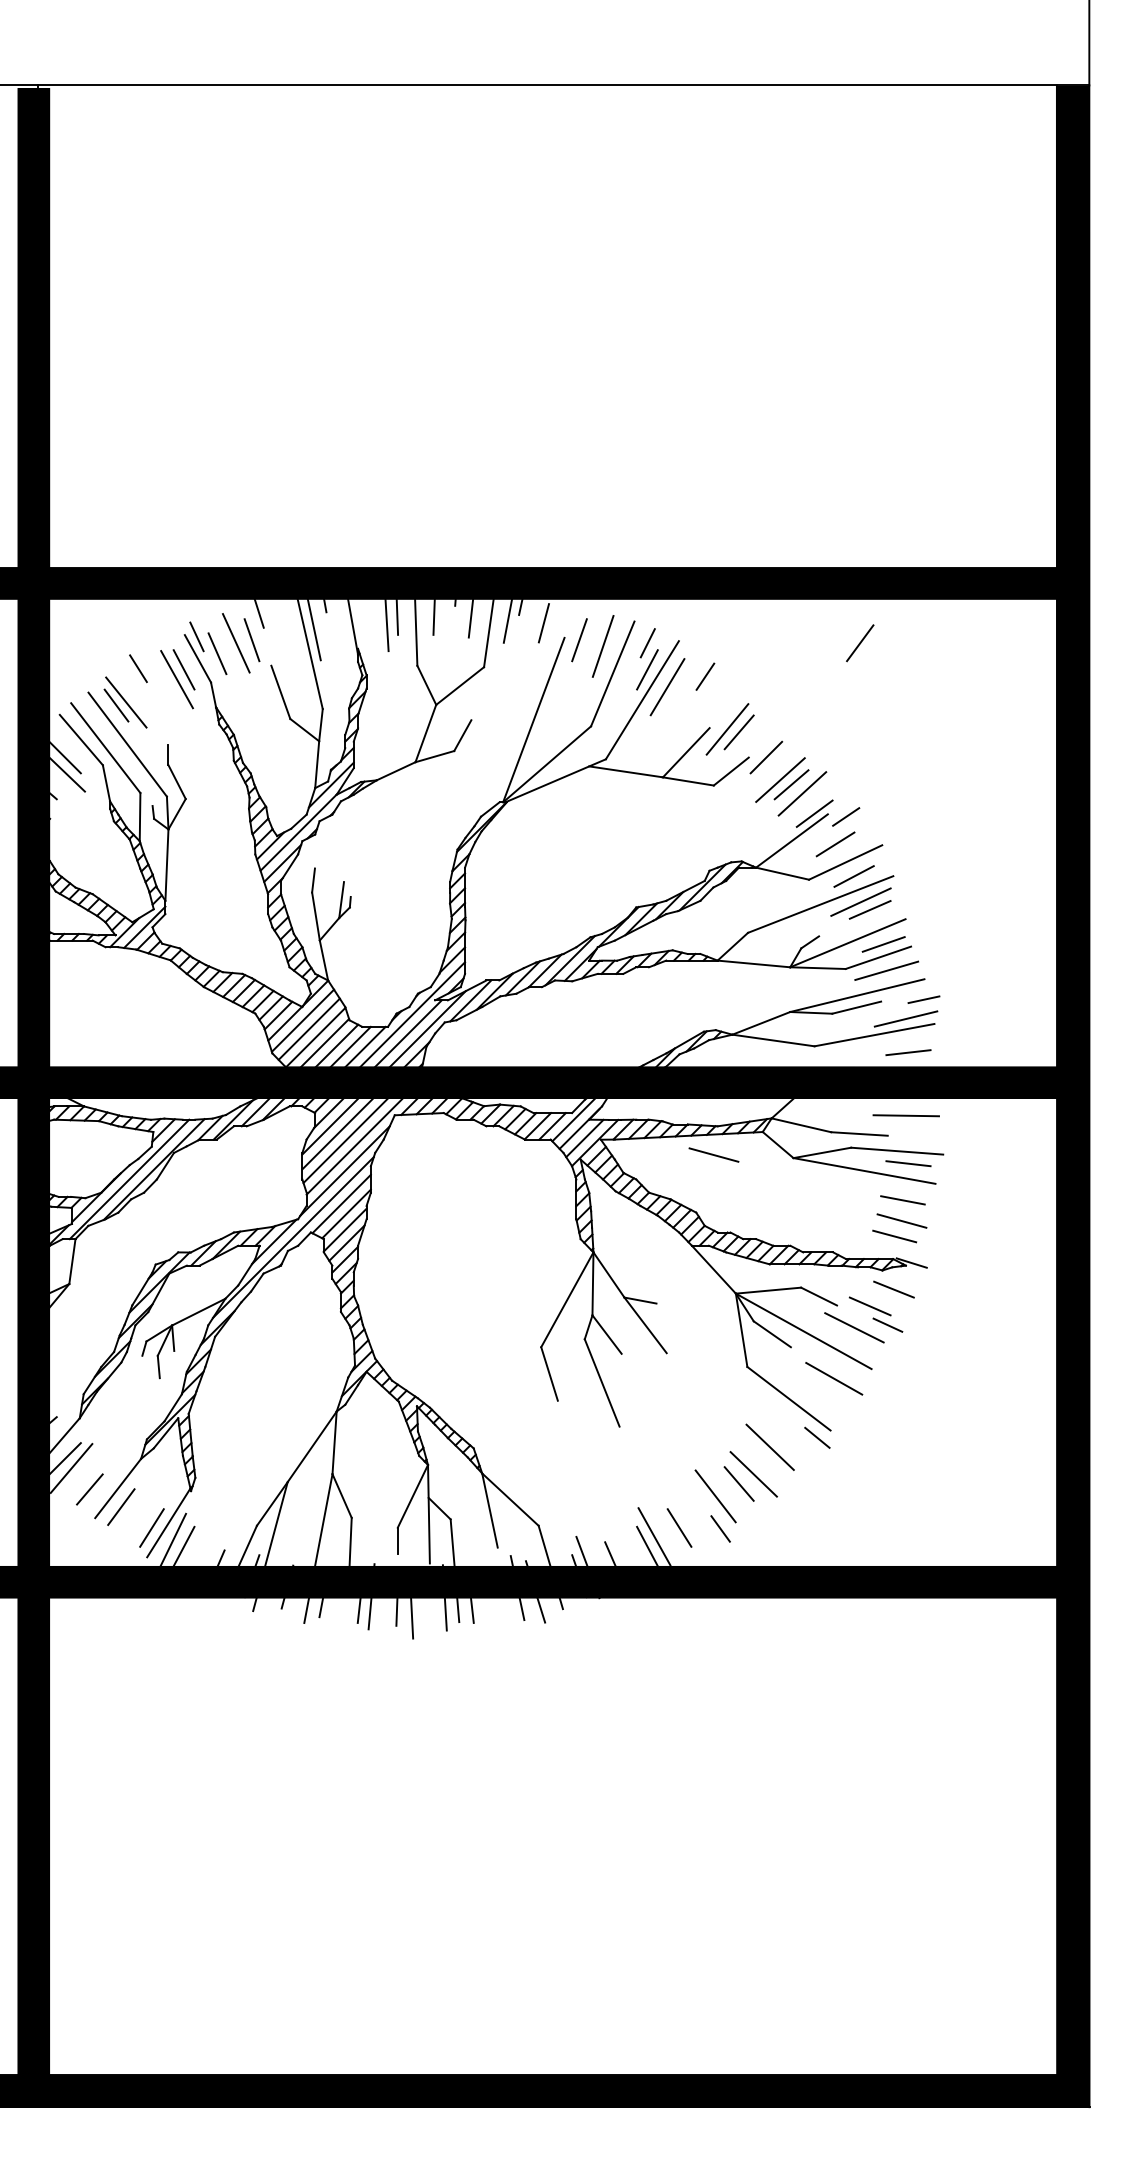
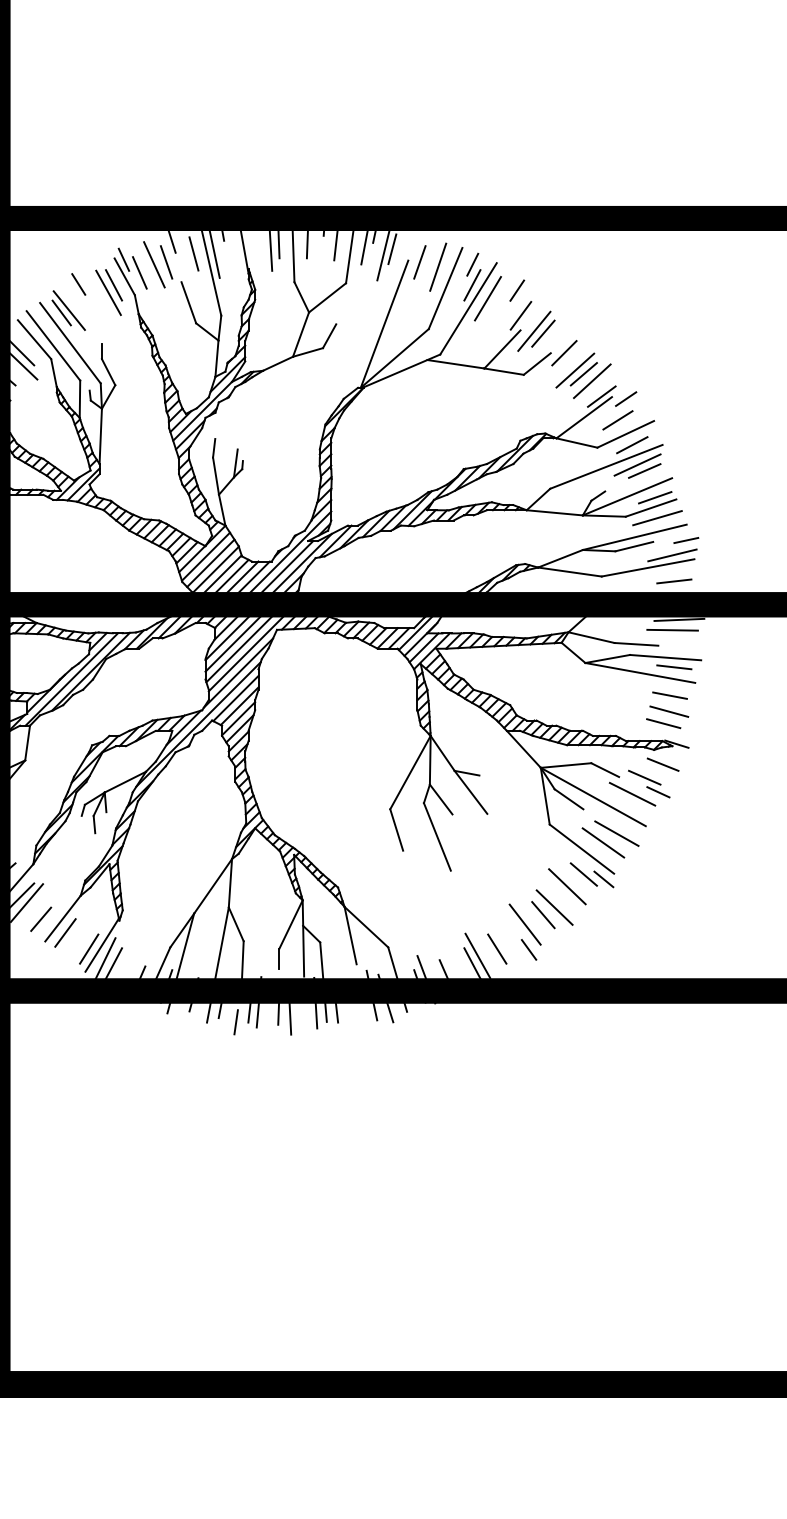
line: (287, 628) -> (194, 253), added
line: (532, 631) -> (383, 255), added
line: (860, 643) -> (521, 316), moved
line: (914, 1102) -> (678, 619), added
line: (713, 1154) -> (523, 660), removed
line: (816, 1390) -> (603, 842), added
line: (791, 1431) -> (583, 874), added
line: (341, 1622) -> (235, 1022), added

